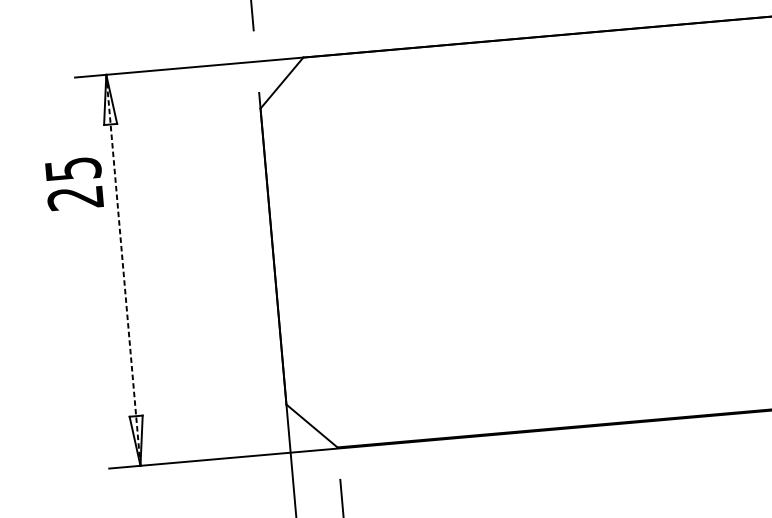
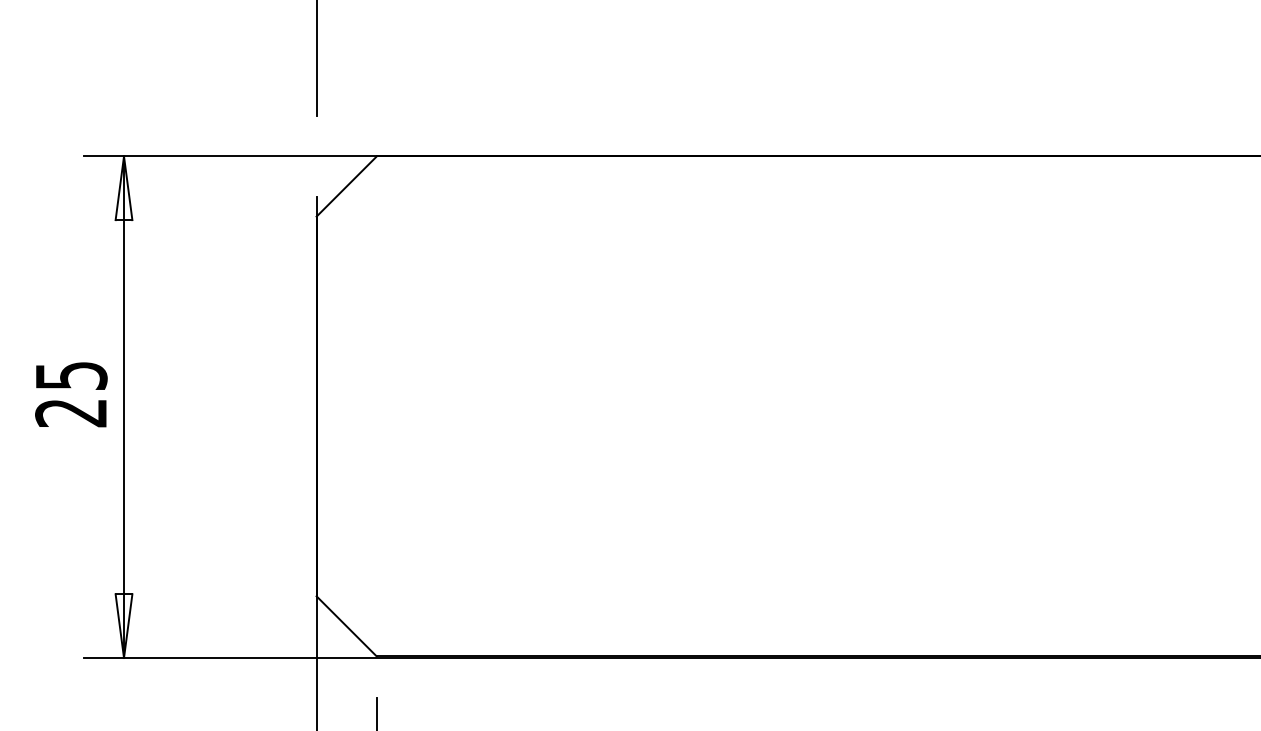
text: (74, 183) -> (71, 394), moved
line: (123, 270) -> (124, 407), dashed -> solid

